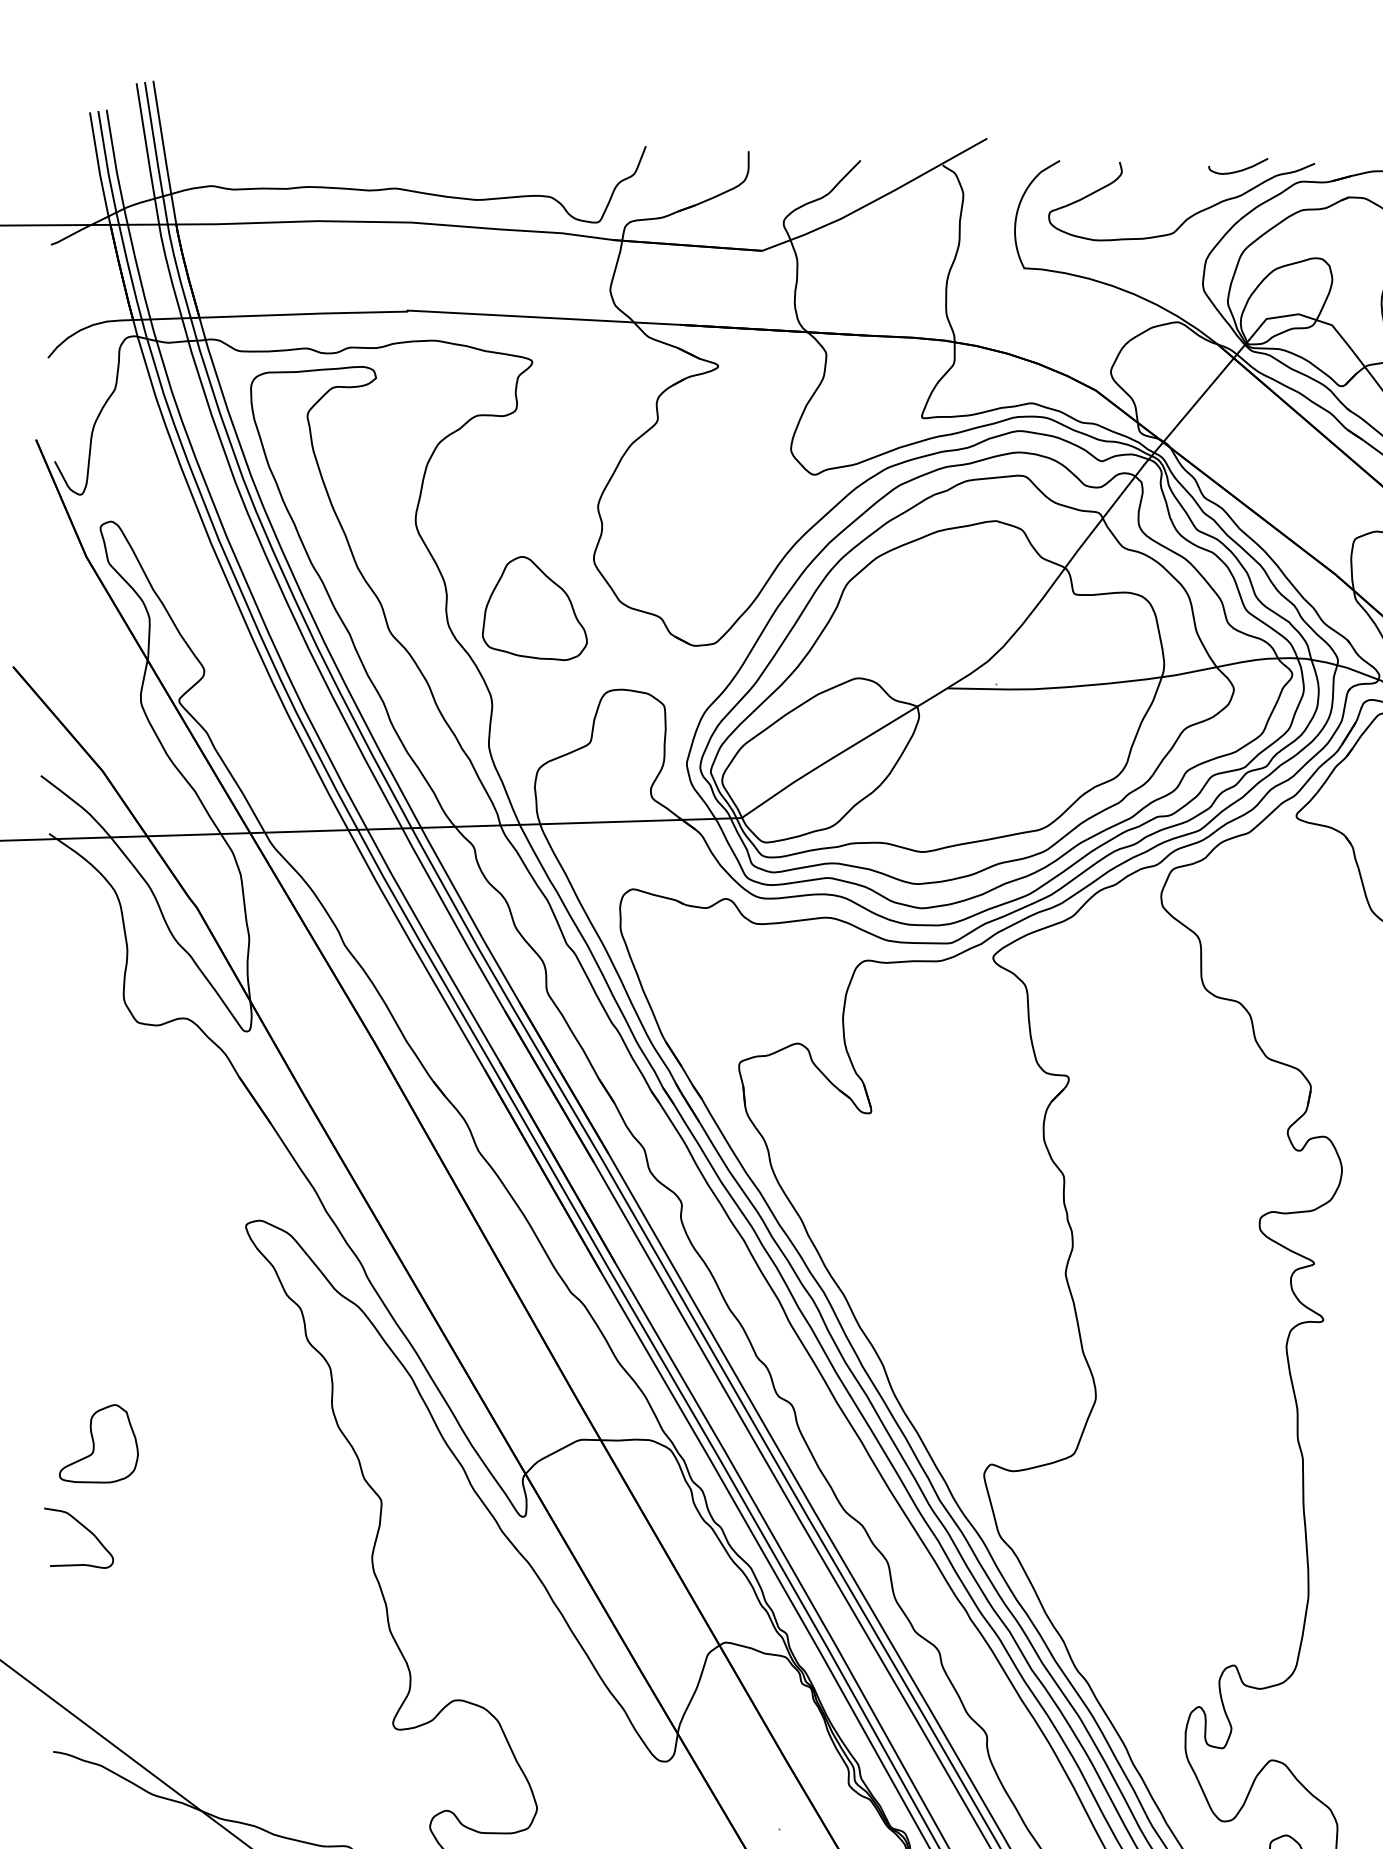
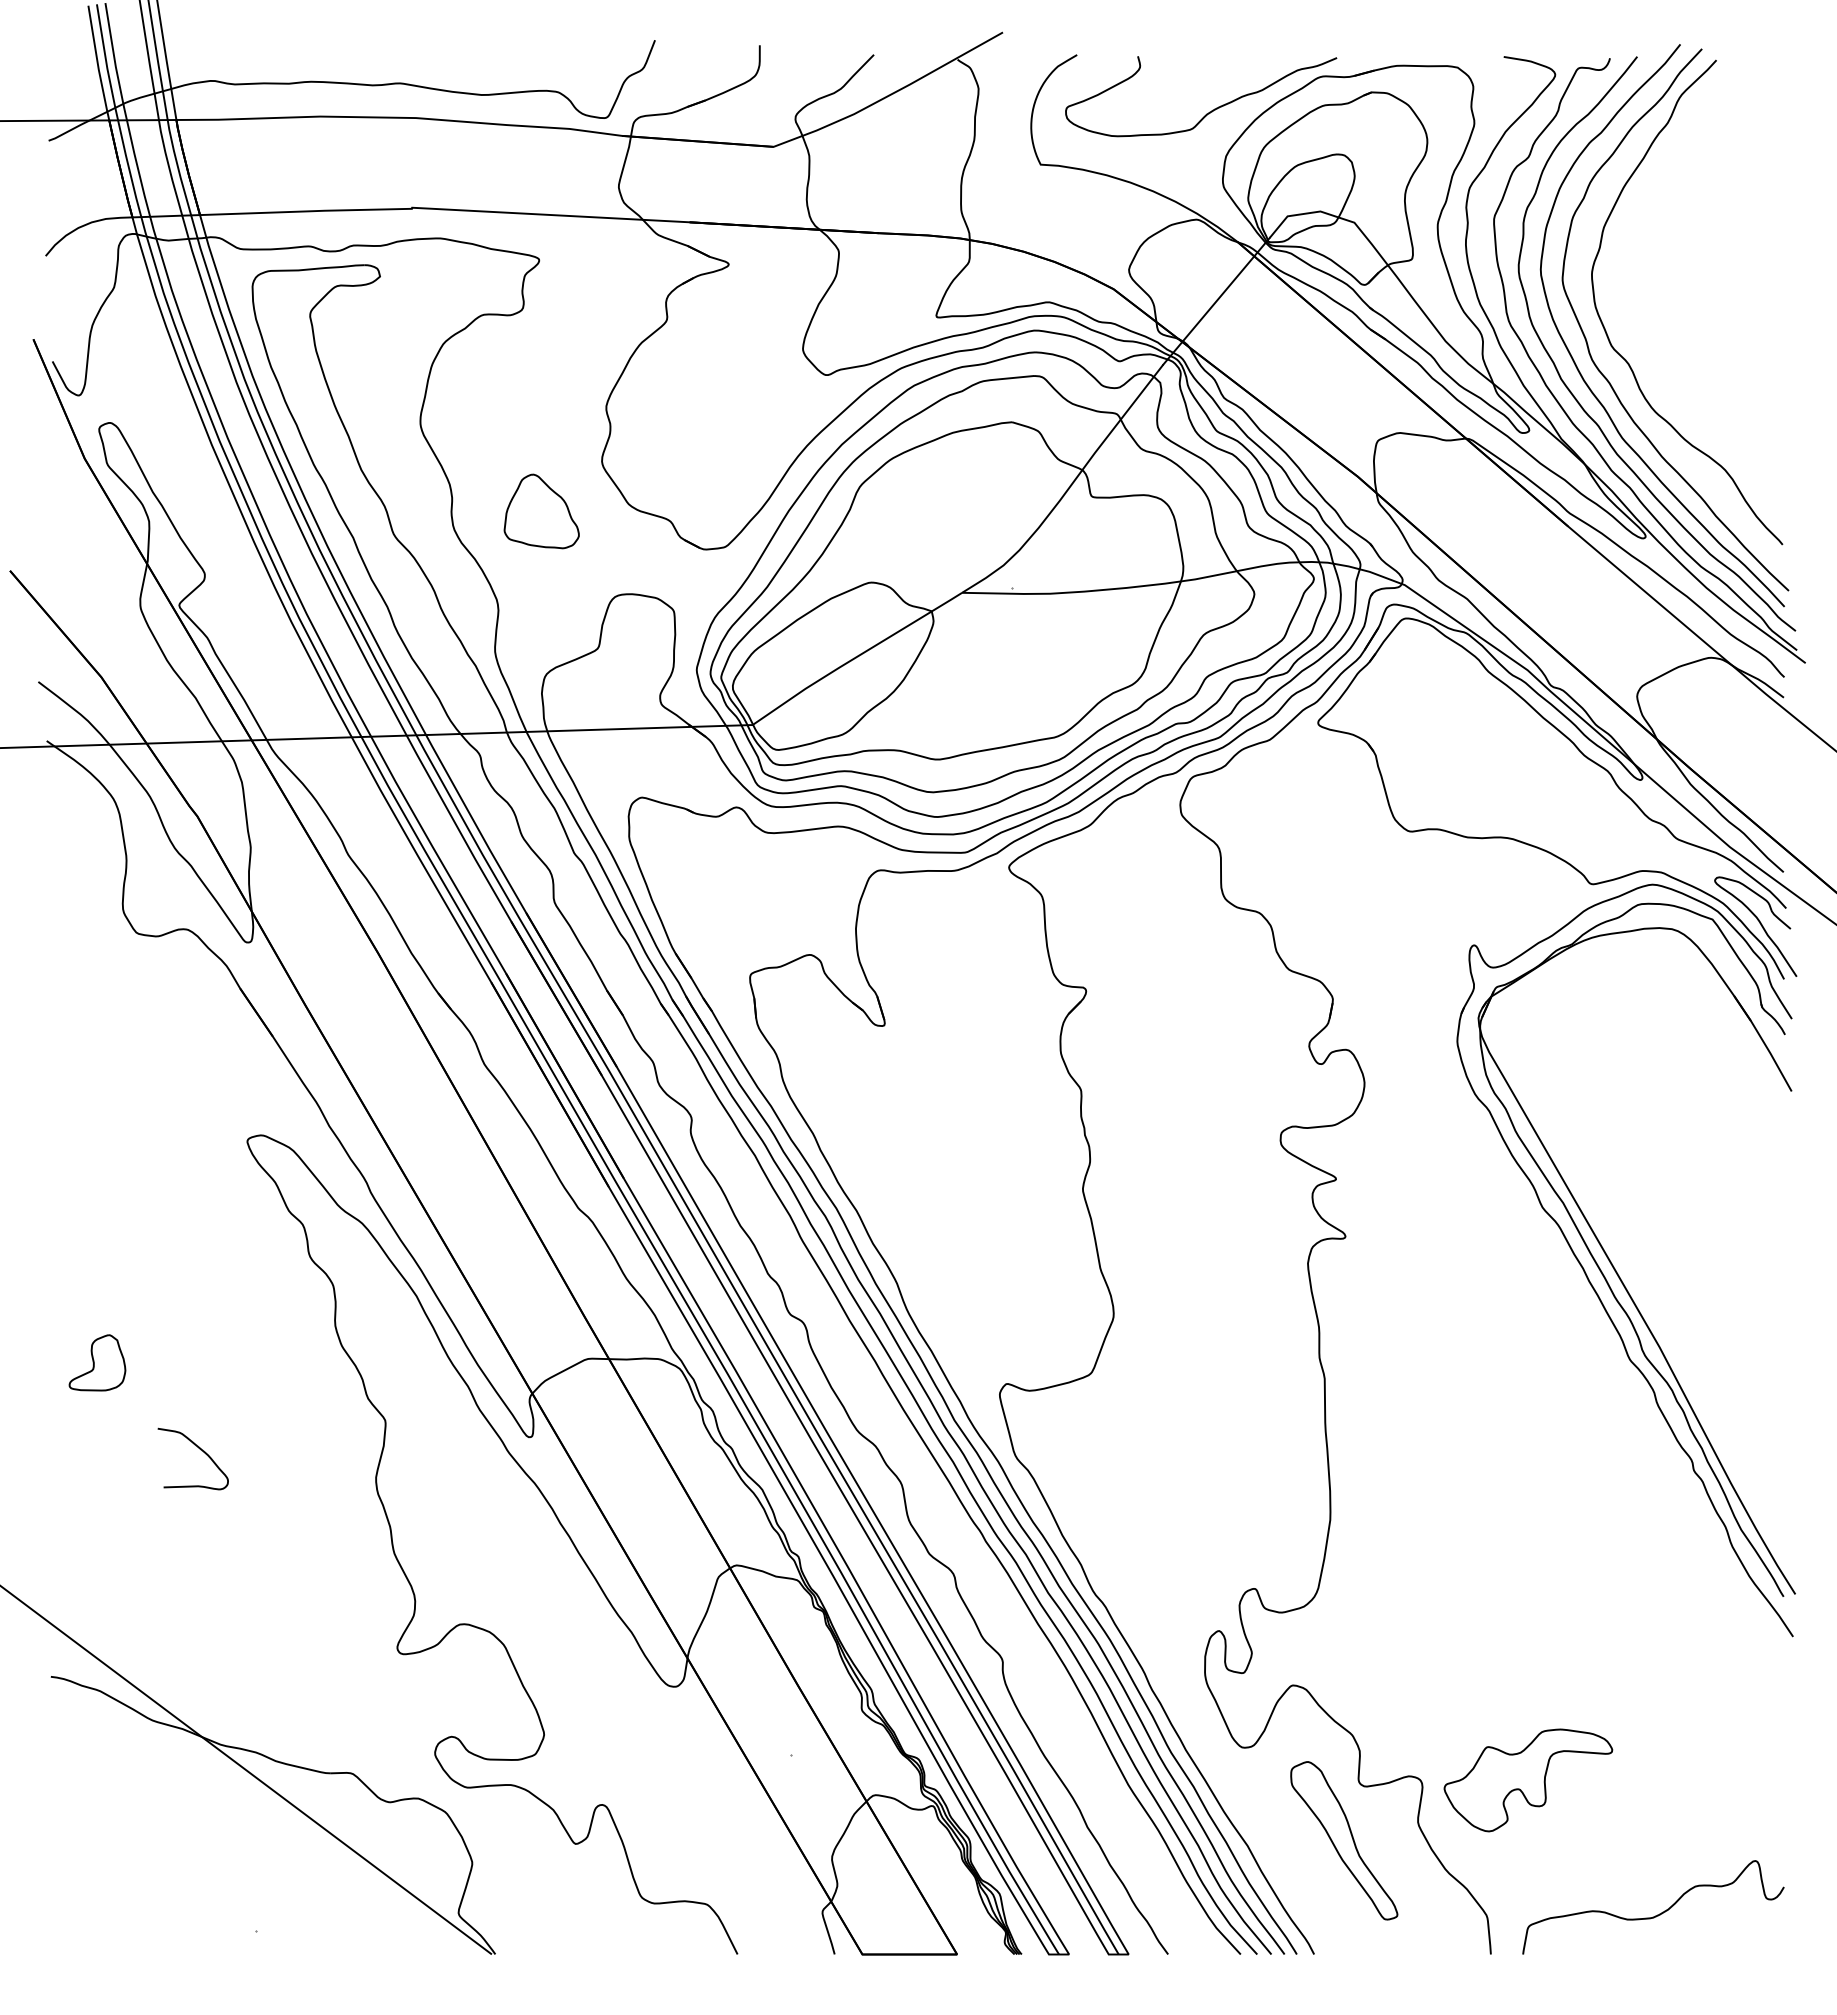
curve: (1238, 170) -> (1259, 64), removed
part: (534, 608) -> (541, 511), size x0.7
part: (98, 1443) -> (97, 1362), size x0.7
curve: (86, 1529) -> (200, 1450), moved

